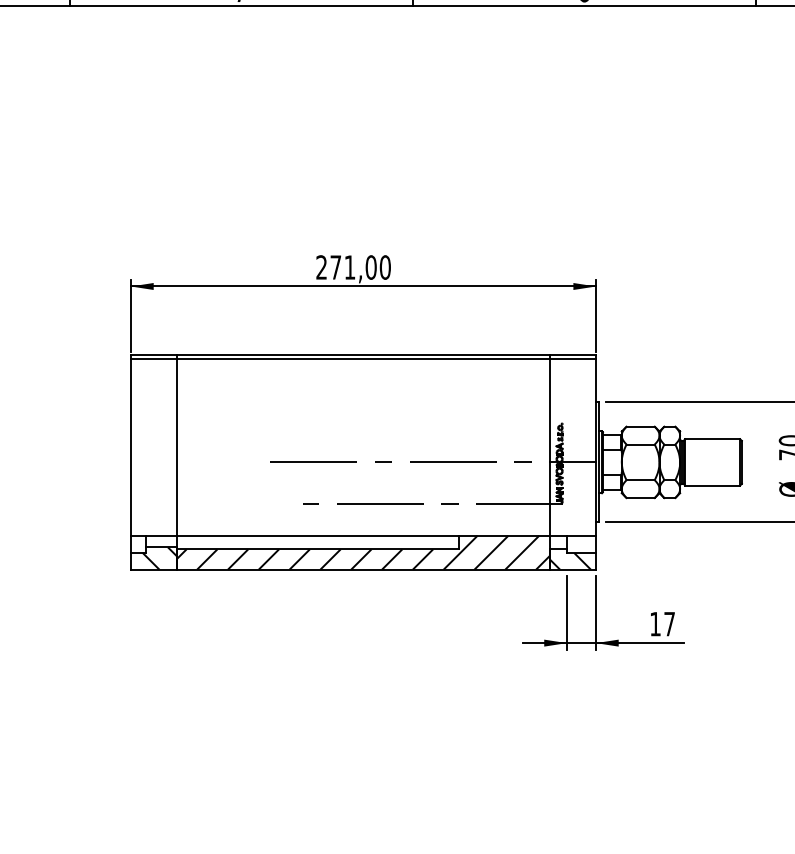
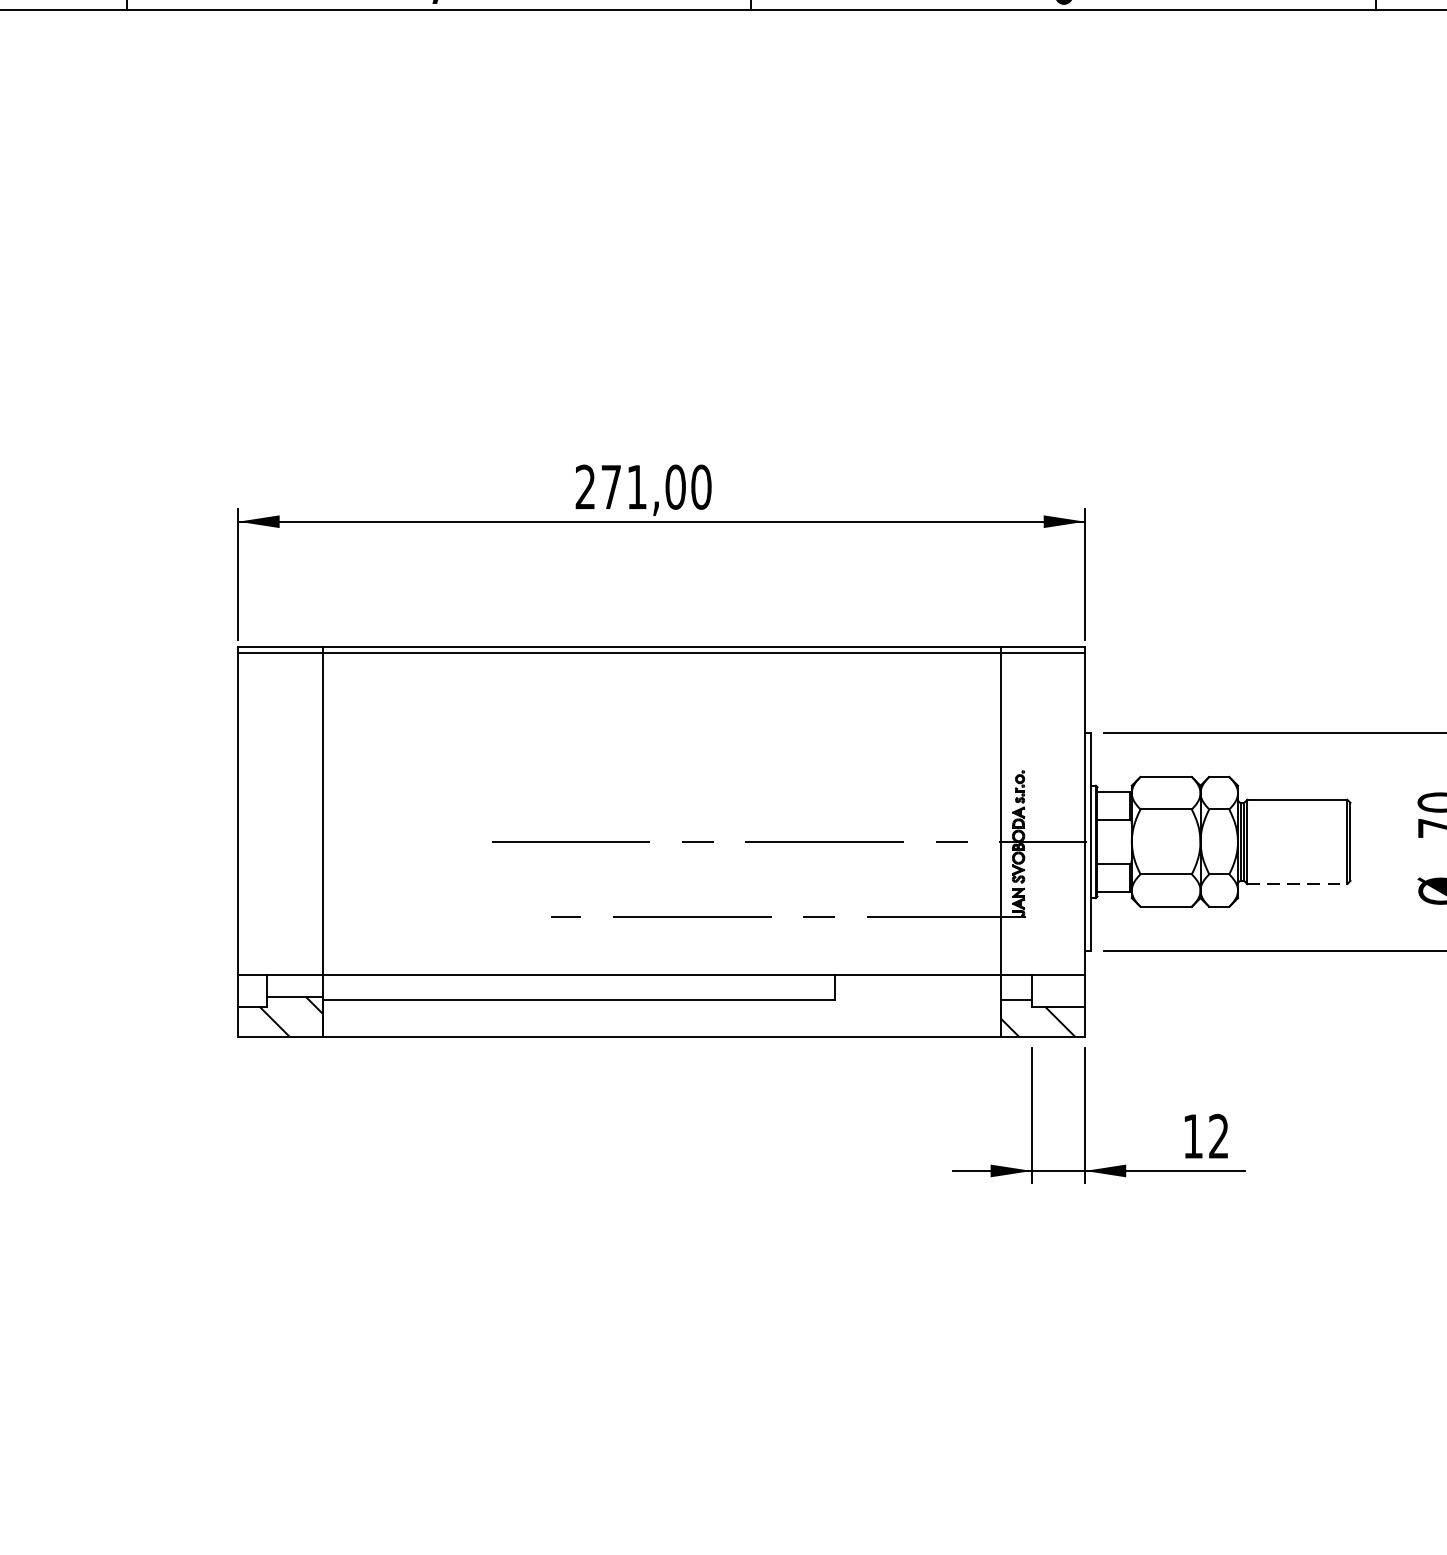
line: (713, 485) -> (1298, 883), solid -> dashed
hatch: (363, 552) -> (661, 1005), removed
text: (669, 623) -> (1218, 1135), 17 -> 12

